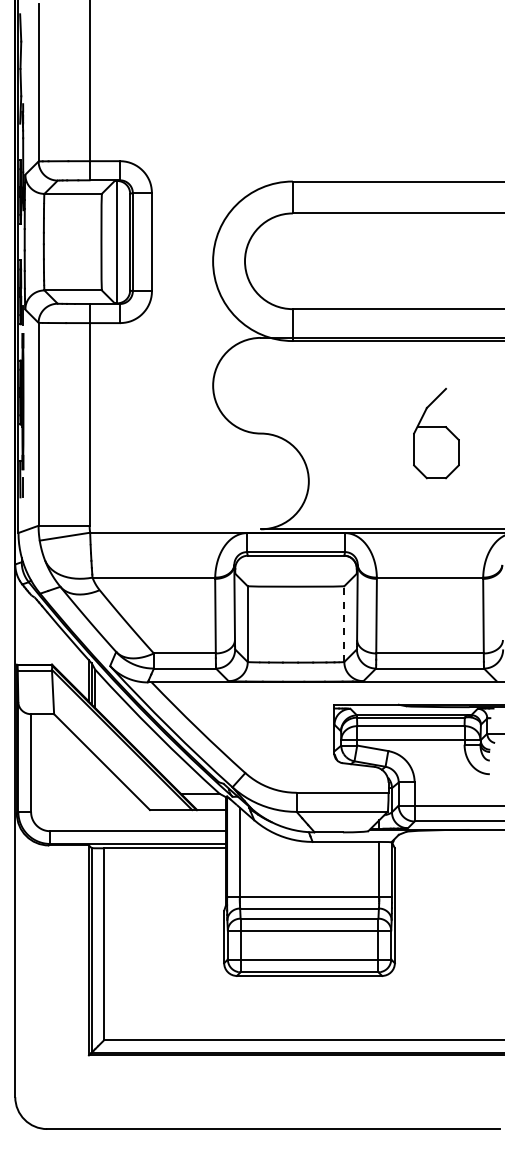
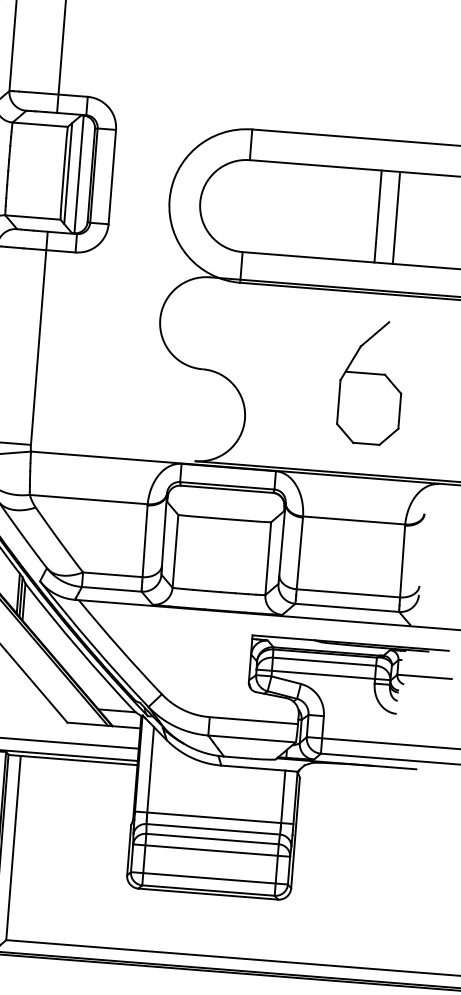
line: (106, 241) -> (68, 173), added
line: (430, 261) -> (378, 216), added
line: (449, 261) -> (396, 218), added
part: (436, 433) -> (371, 382), size x1.43
line: (344, 624) -> (268, 559), dashed -> solid

